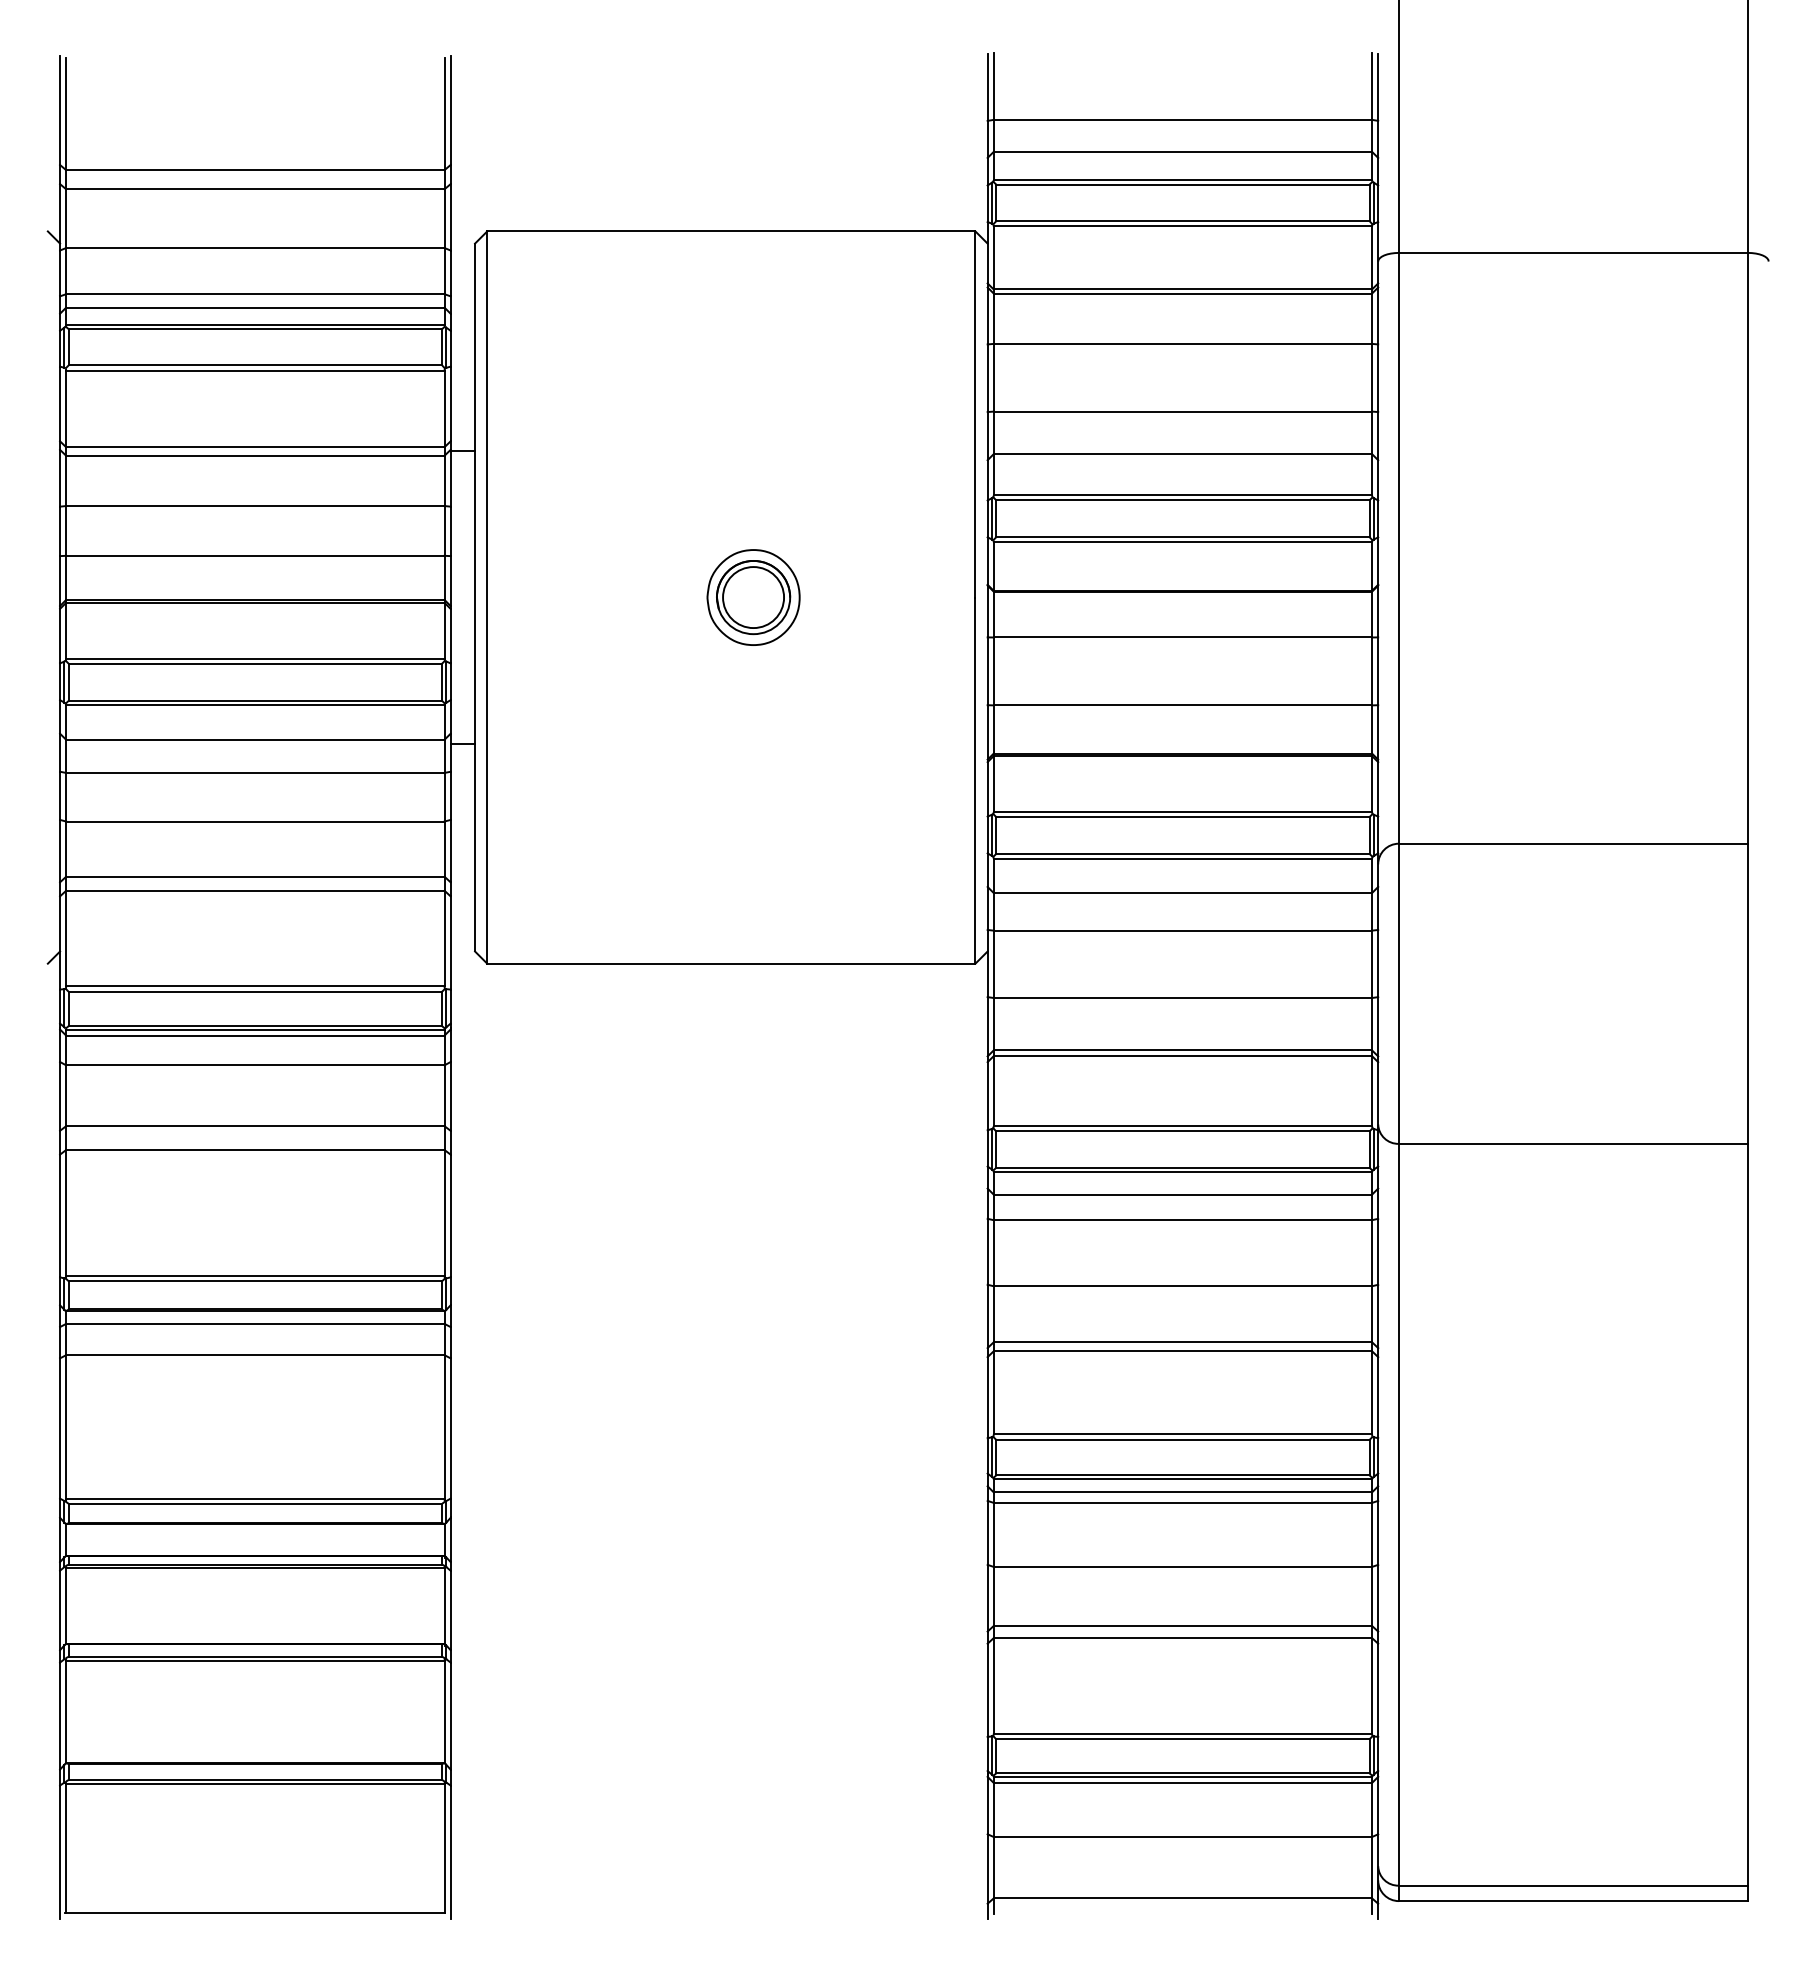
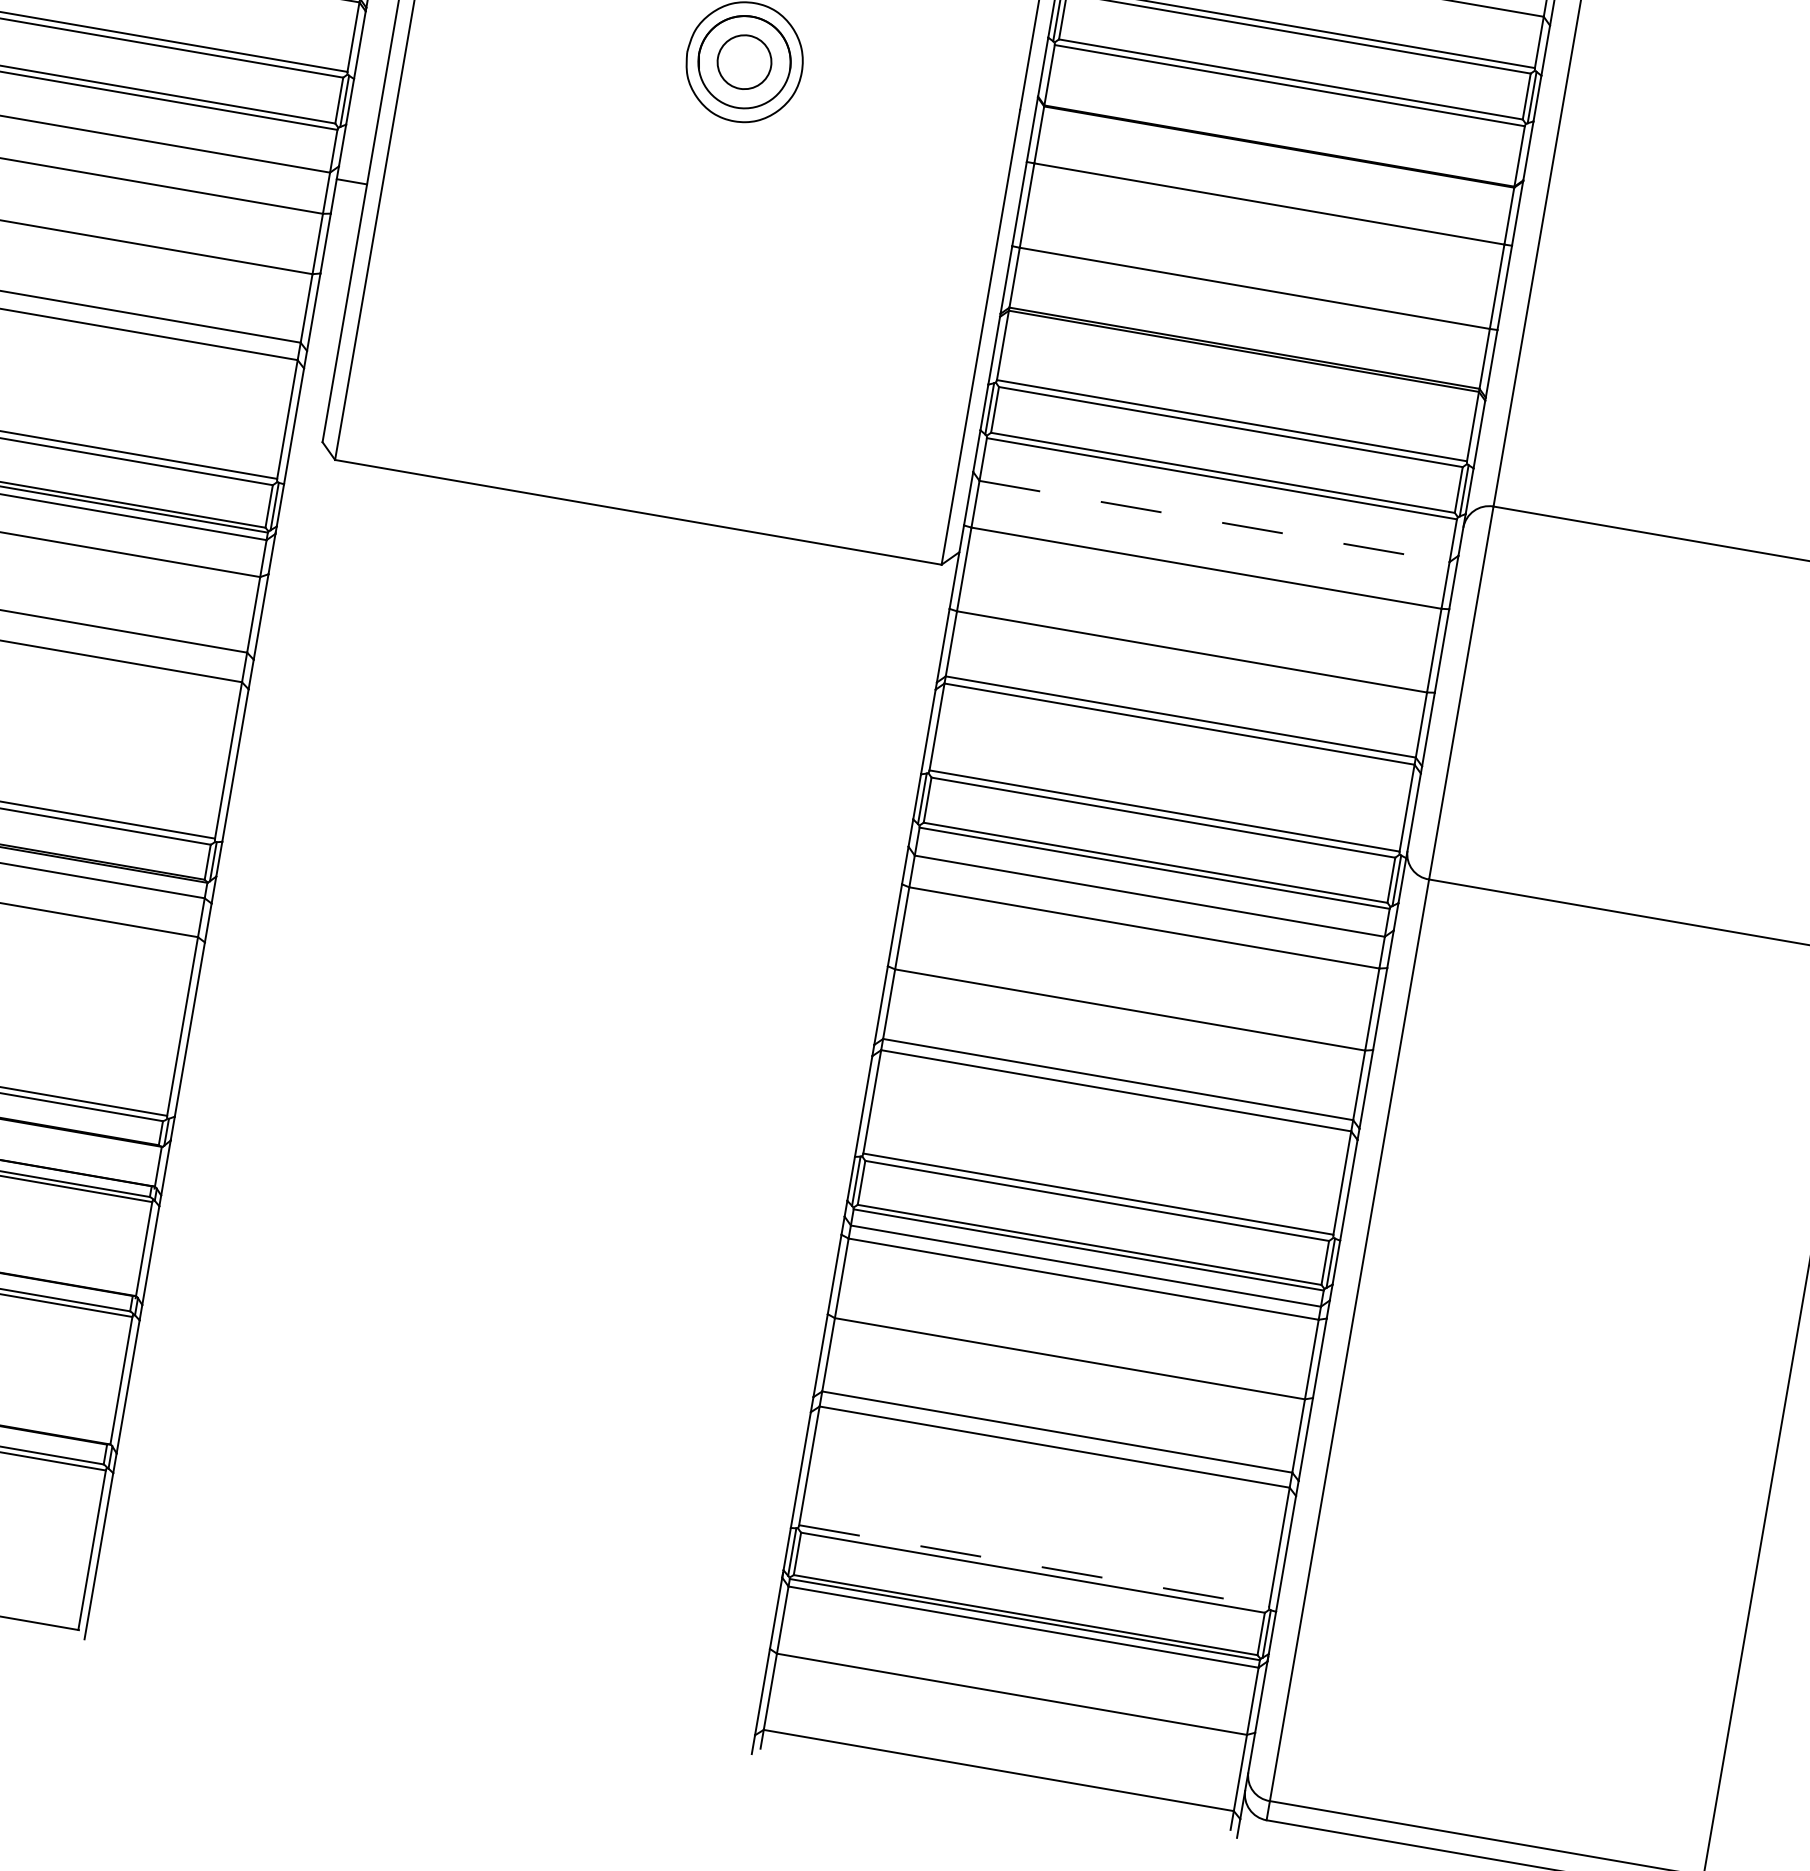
circle: (753, 597) -> (744, 62), size x0.7
line: (1183, 893) -> (1215, 522), solid -> dashed
line: (1183, 1733) -> (1034, 1565), solid -> dashed

